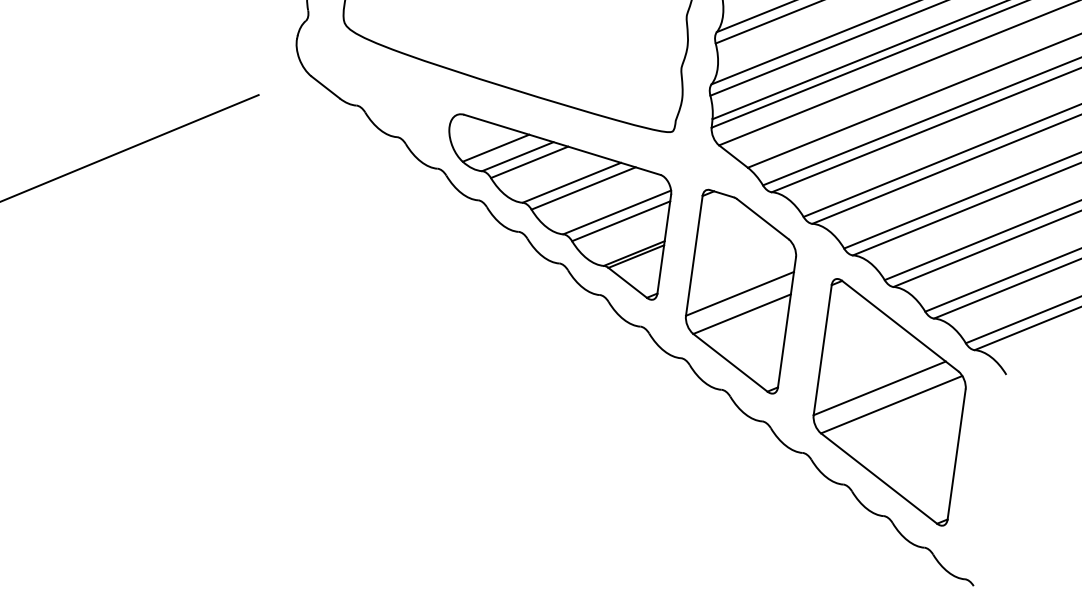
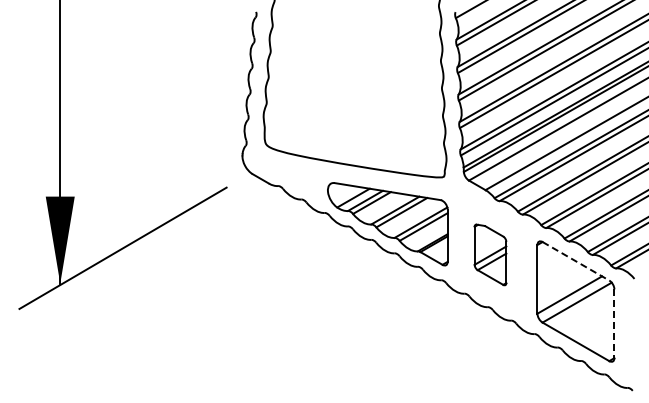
part: (740, 290) -> (490, 254), size x0.6
line: (899, 326) -> (575, 261), solid -> dashed
line: (956, 455) -> (614, 324), solid -> dashed

